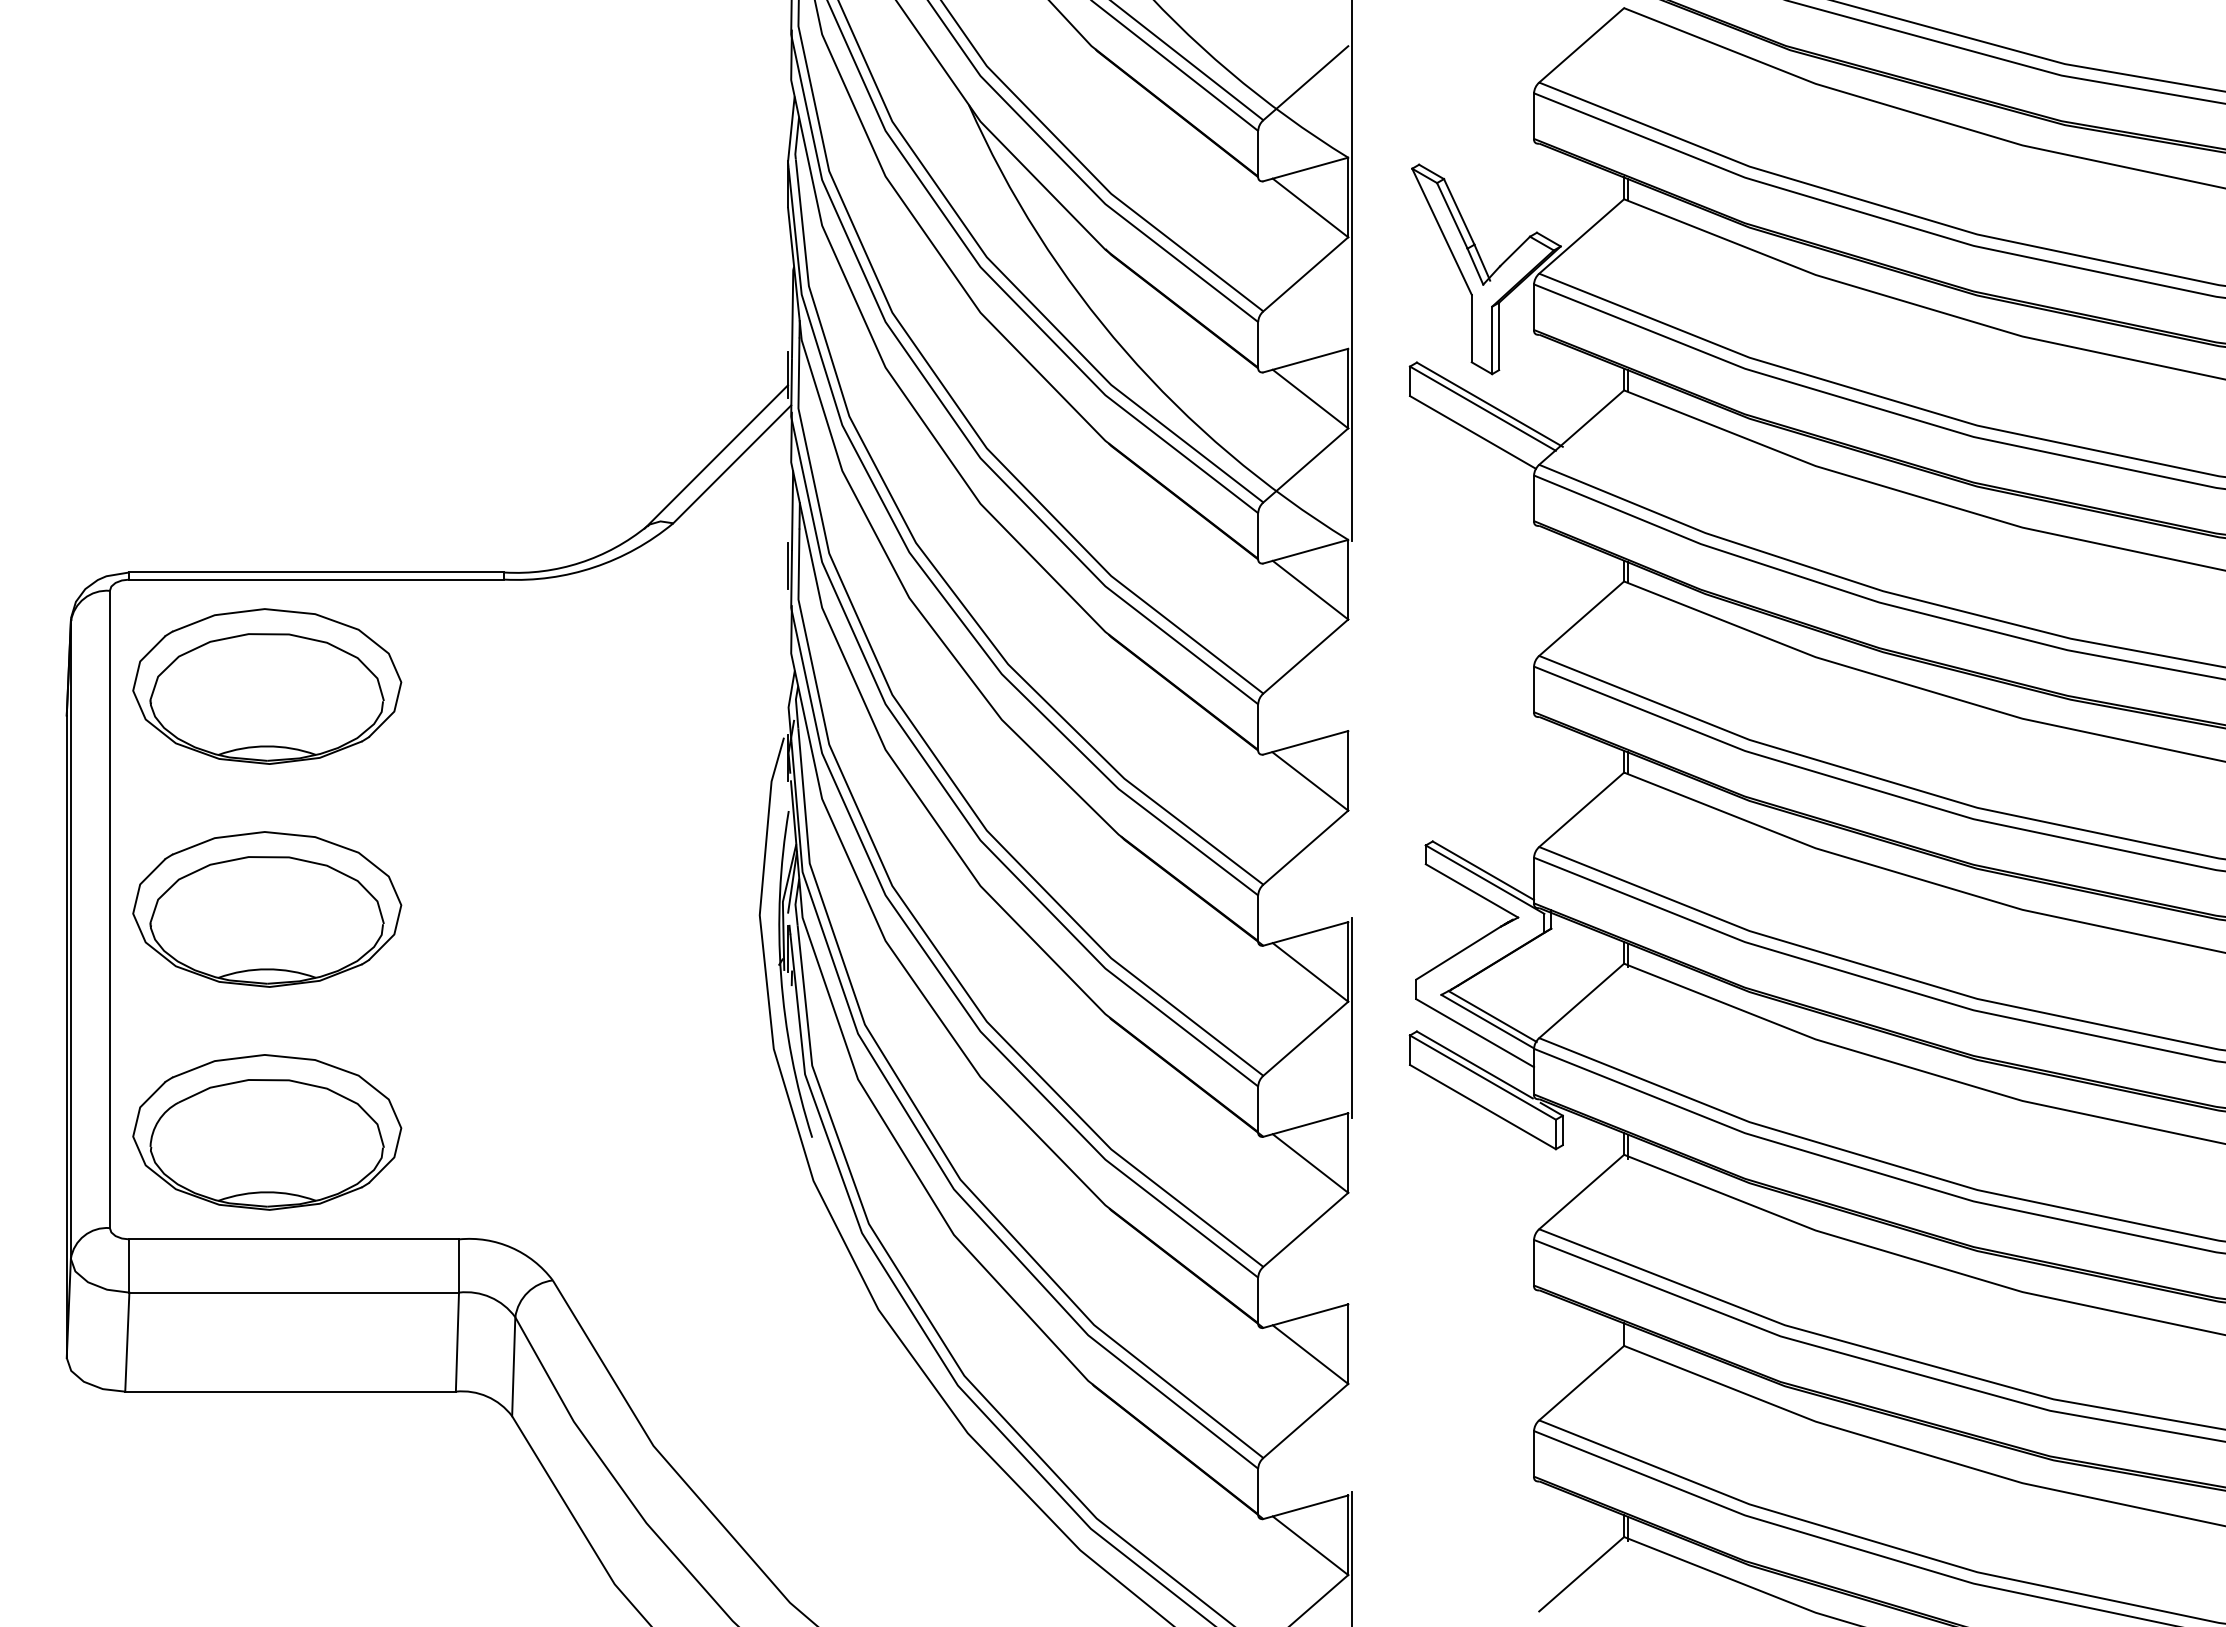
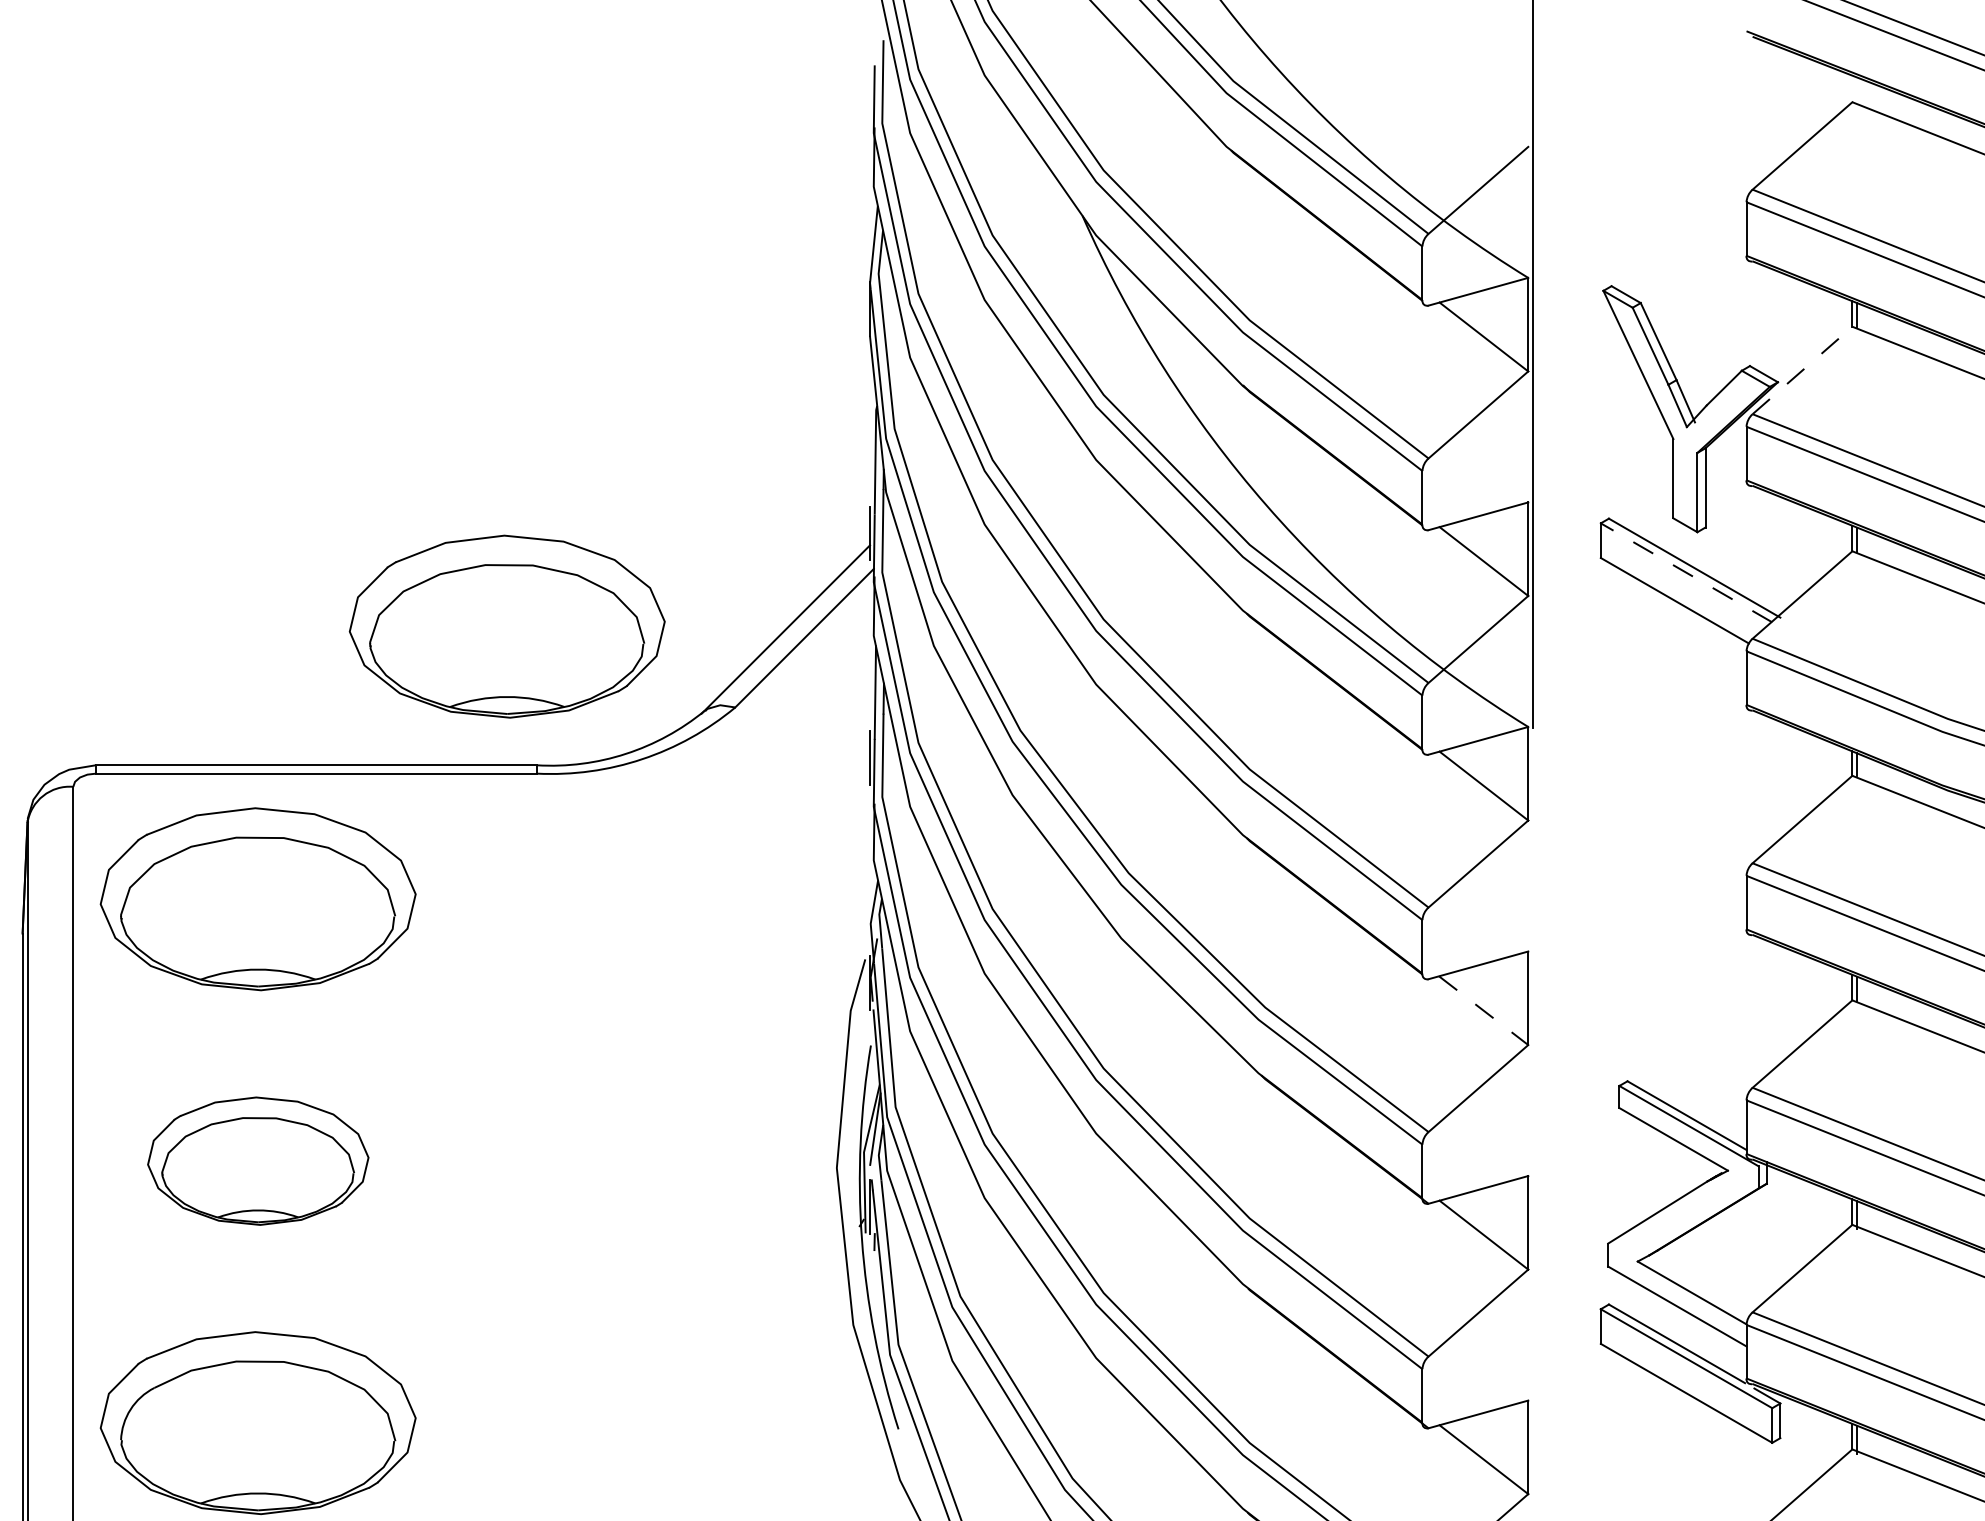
line: (1582, 236) -> (1803, 370), solid -> dashed
line: (1482, 408) -> (1685, 572), solid -> dashed
part: (479, 454) -> (507, 626), added
line: (1310, 781) -> (1483, 1010), solid -> dashed
part: (267, 909) -> (258, 1161), size x0.7
line: (1492, 1016) -> (1697, 1286), removed
line: (1352, 1017) -> (1533, 1288), removed

